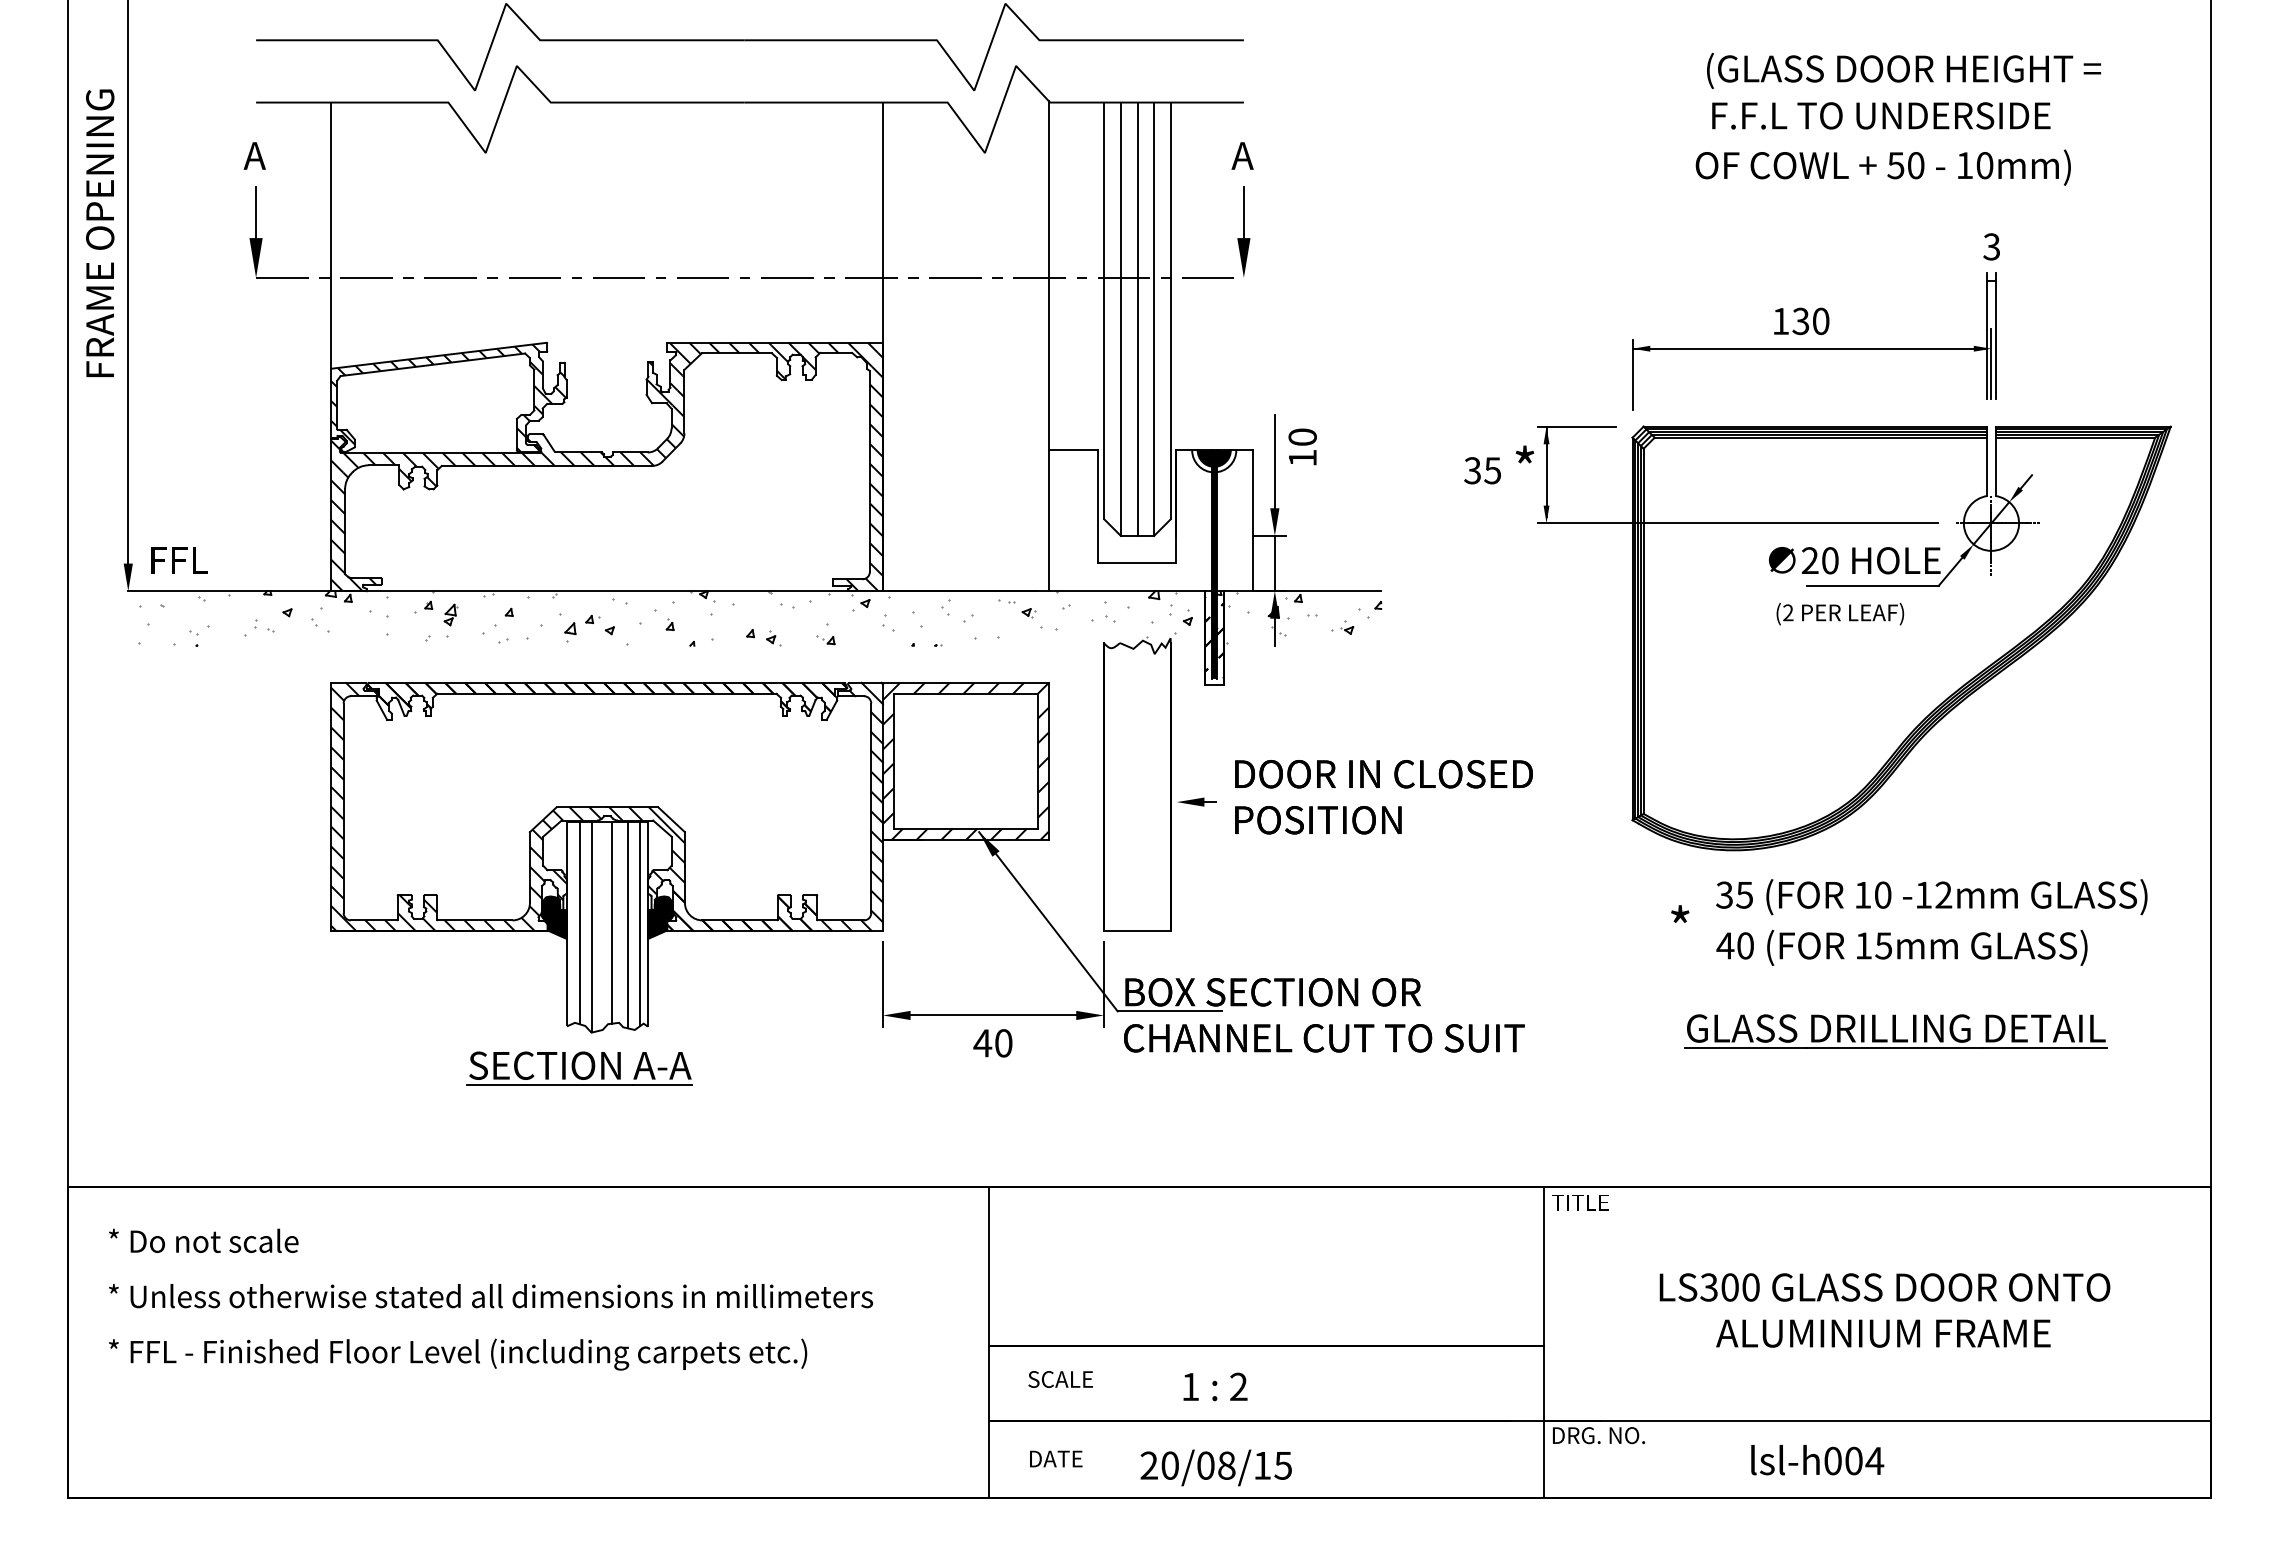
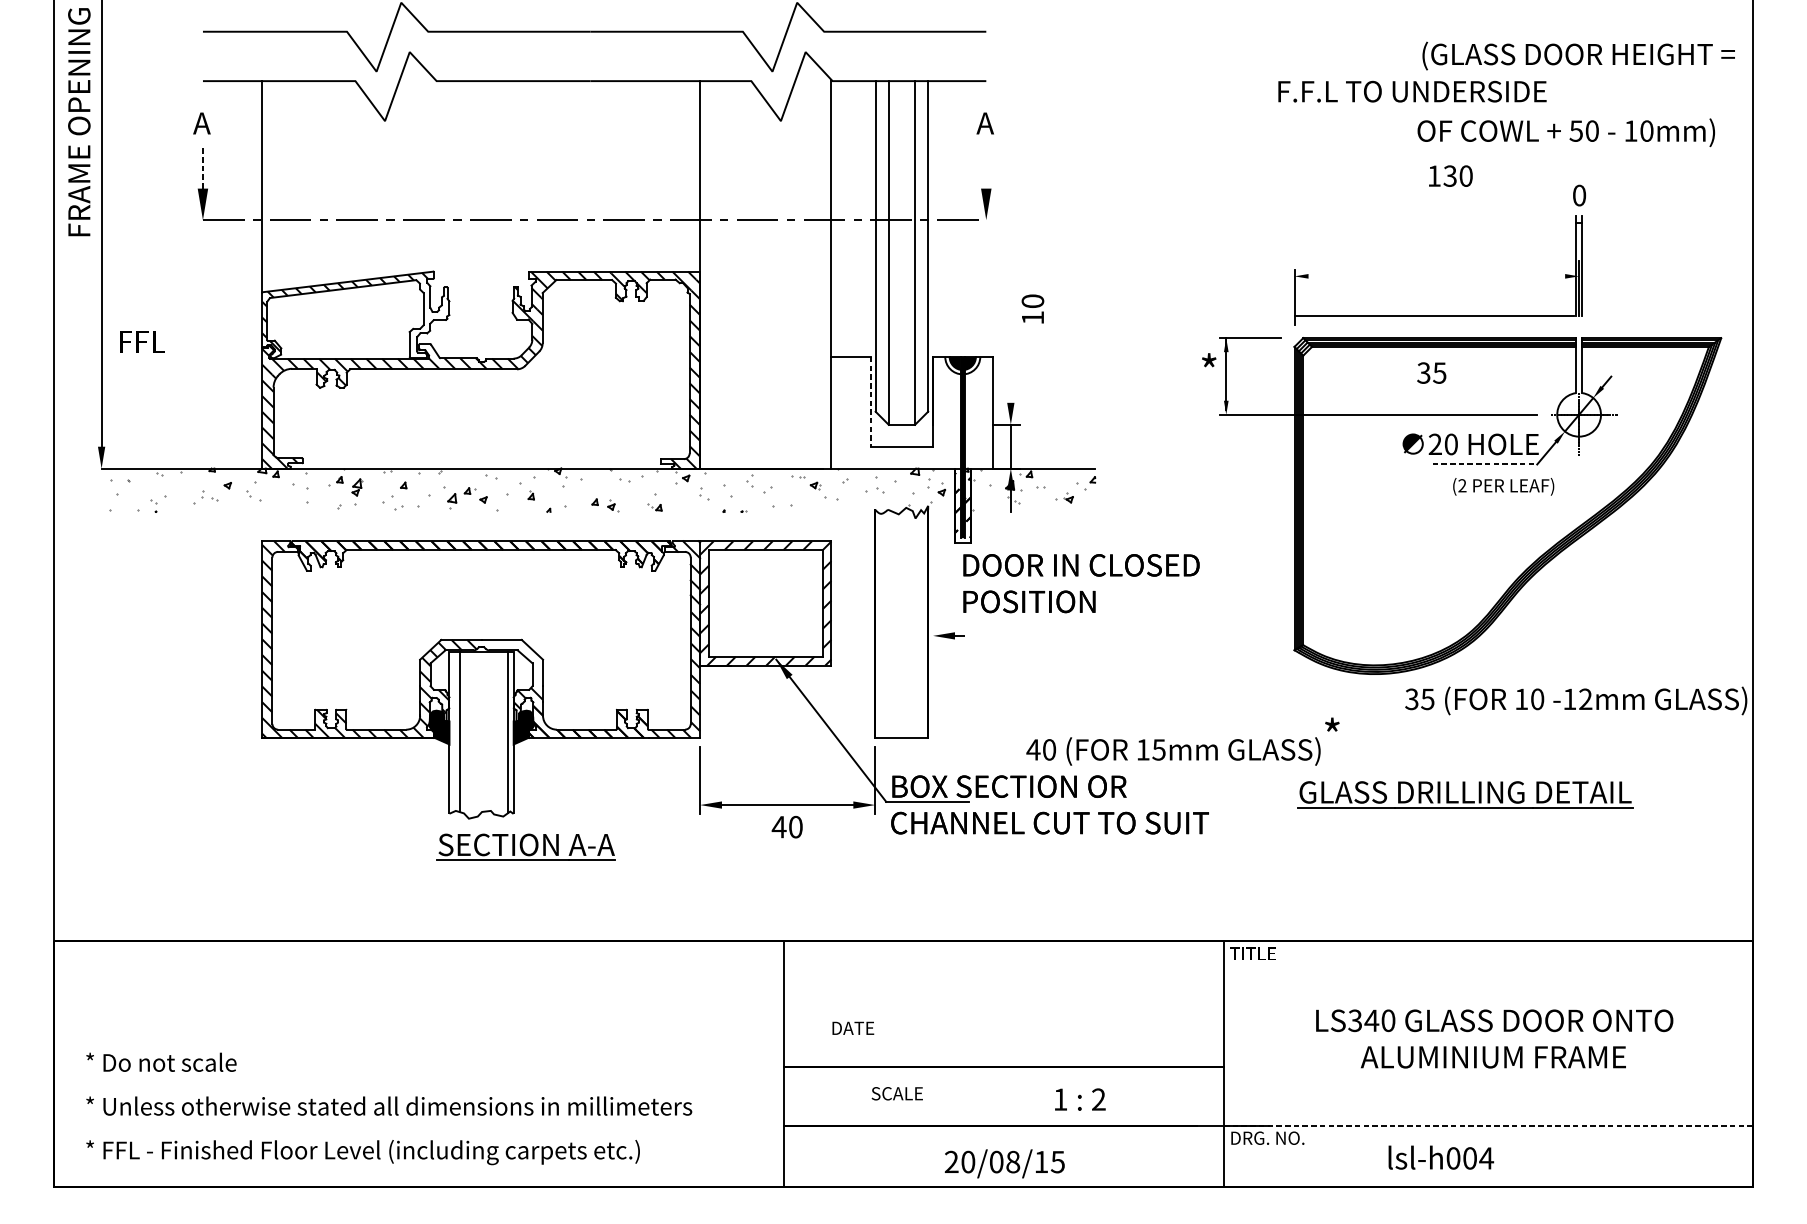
text: (1903, 70) -> (1578, 55), moved
text: (1881, 115) -> (1412, 91), moved
text: (1882, 167) -> (1565, 132), moved
line: (1243, 212) -> (985, 168), removed
line: (256, 213) -> (203, 169), solid -> dashed
text: (100, 232) -> (79, 121), moved
text: (1991, 246) -> (1579, 195), 3 -> 0
line: (1137, 318) -> (901, 252), removed
text: (1801, 321) -> (1450, 176), moved
line: (1808, 348) -> (1434, 315), moved
hatch: (541, 406) -> (429, 322), removed
text: (1302, 446) -> (1032, 308), moved
line: (1274, 461) -> (1010, 365), removed
text: (1482, 470) -> (1431, 372), moved
line: (1098, 506) -> (870, 401), solid -> dashed
text: (179, 560) -> (142, 341), moved
line: (1872, 585) -> (1484, 464), solid -> dashed
text: (1840, 613) -> (1503, 486), moved
text: (1383, 797) -> (1081, 583), moved
hatch: (646, 835) -> (512, 662), removed
text: (1931, 897) -> (1575, 701), moved
line: (611, 922) -> (484, 731), removed
line: (627, 925) -> (497, 733), removed
line: (592, 927) -> (469, 735), removed
text: (1901, 947) -> (1173, 751), moved
part: (1895, 1031) -> (1464, 794), moved
part: (579, 1068) -> (526, 847), moved
text: (1729, 1287) -> (1371, 1020), LS300 -> LS340
text: (491, 1299) -> (389, 1108), moved
text: (1060, 1379) -> (897, 1093), moved
text: (1215, 1386) -> (1080, 1099), moved
line: (1877, 1420) -> (1488, 1126), solid -> dashed
text: (1056, 1458) -> (853, 1027), moved
text: (1215, 1467) -> (1004, 1163), moved

